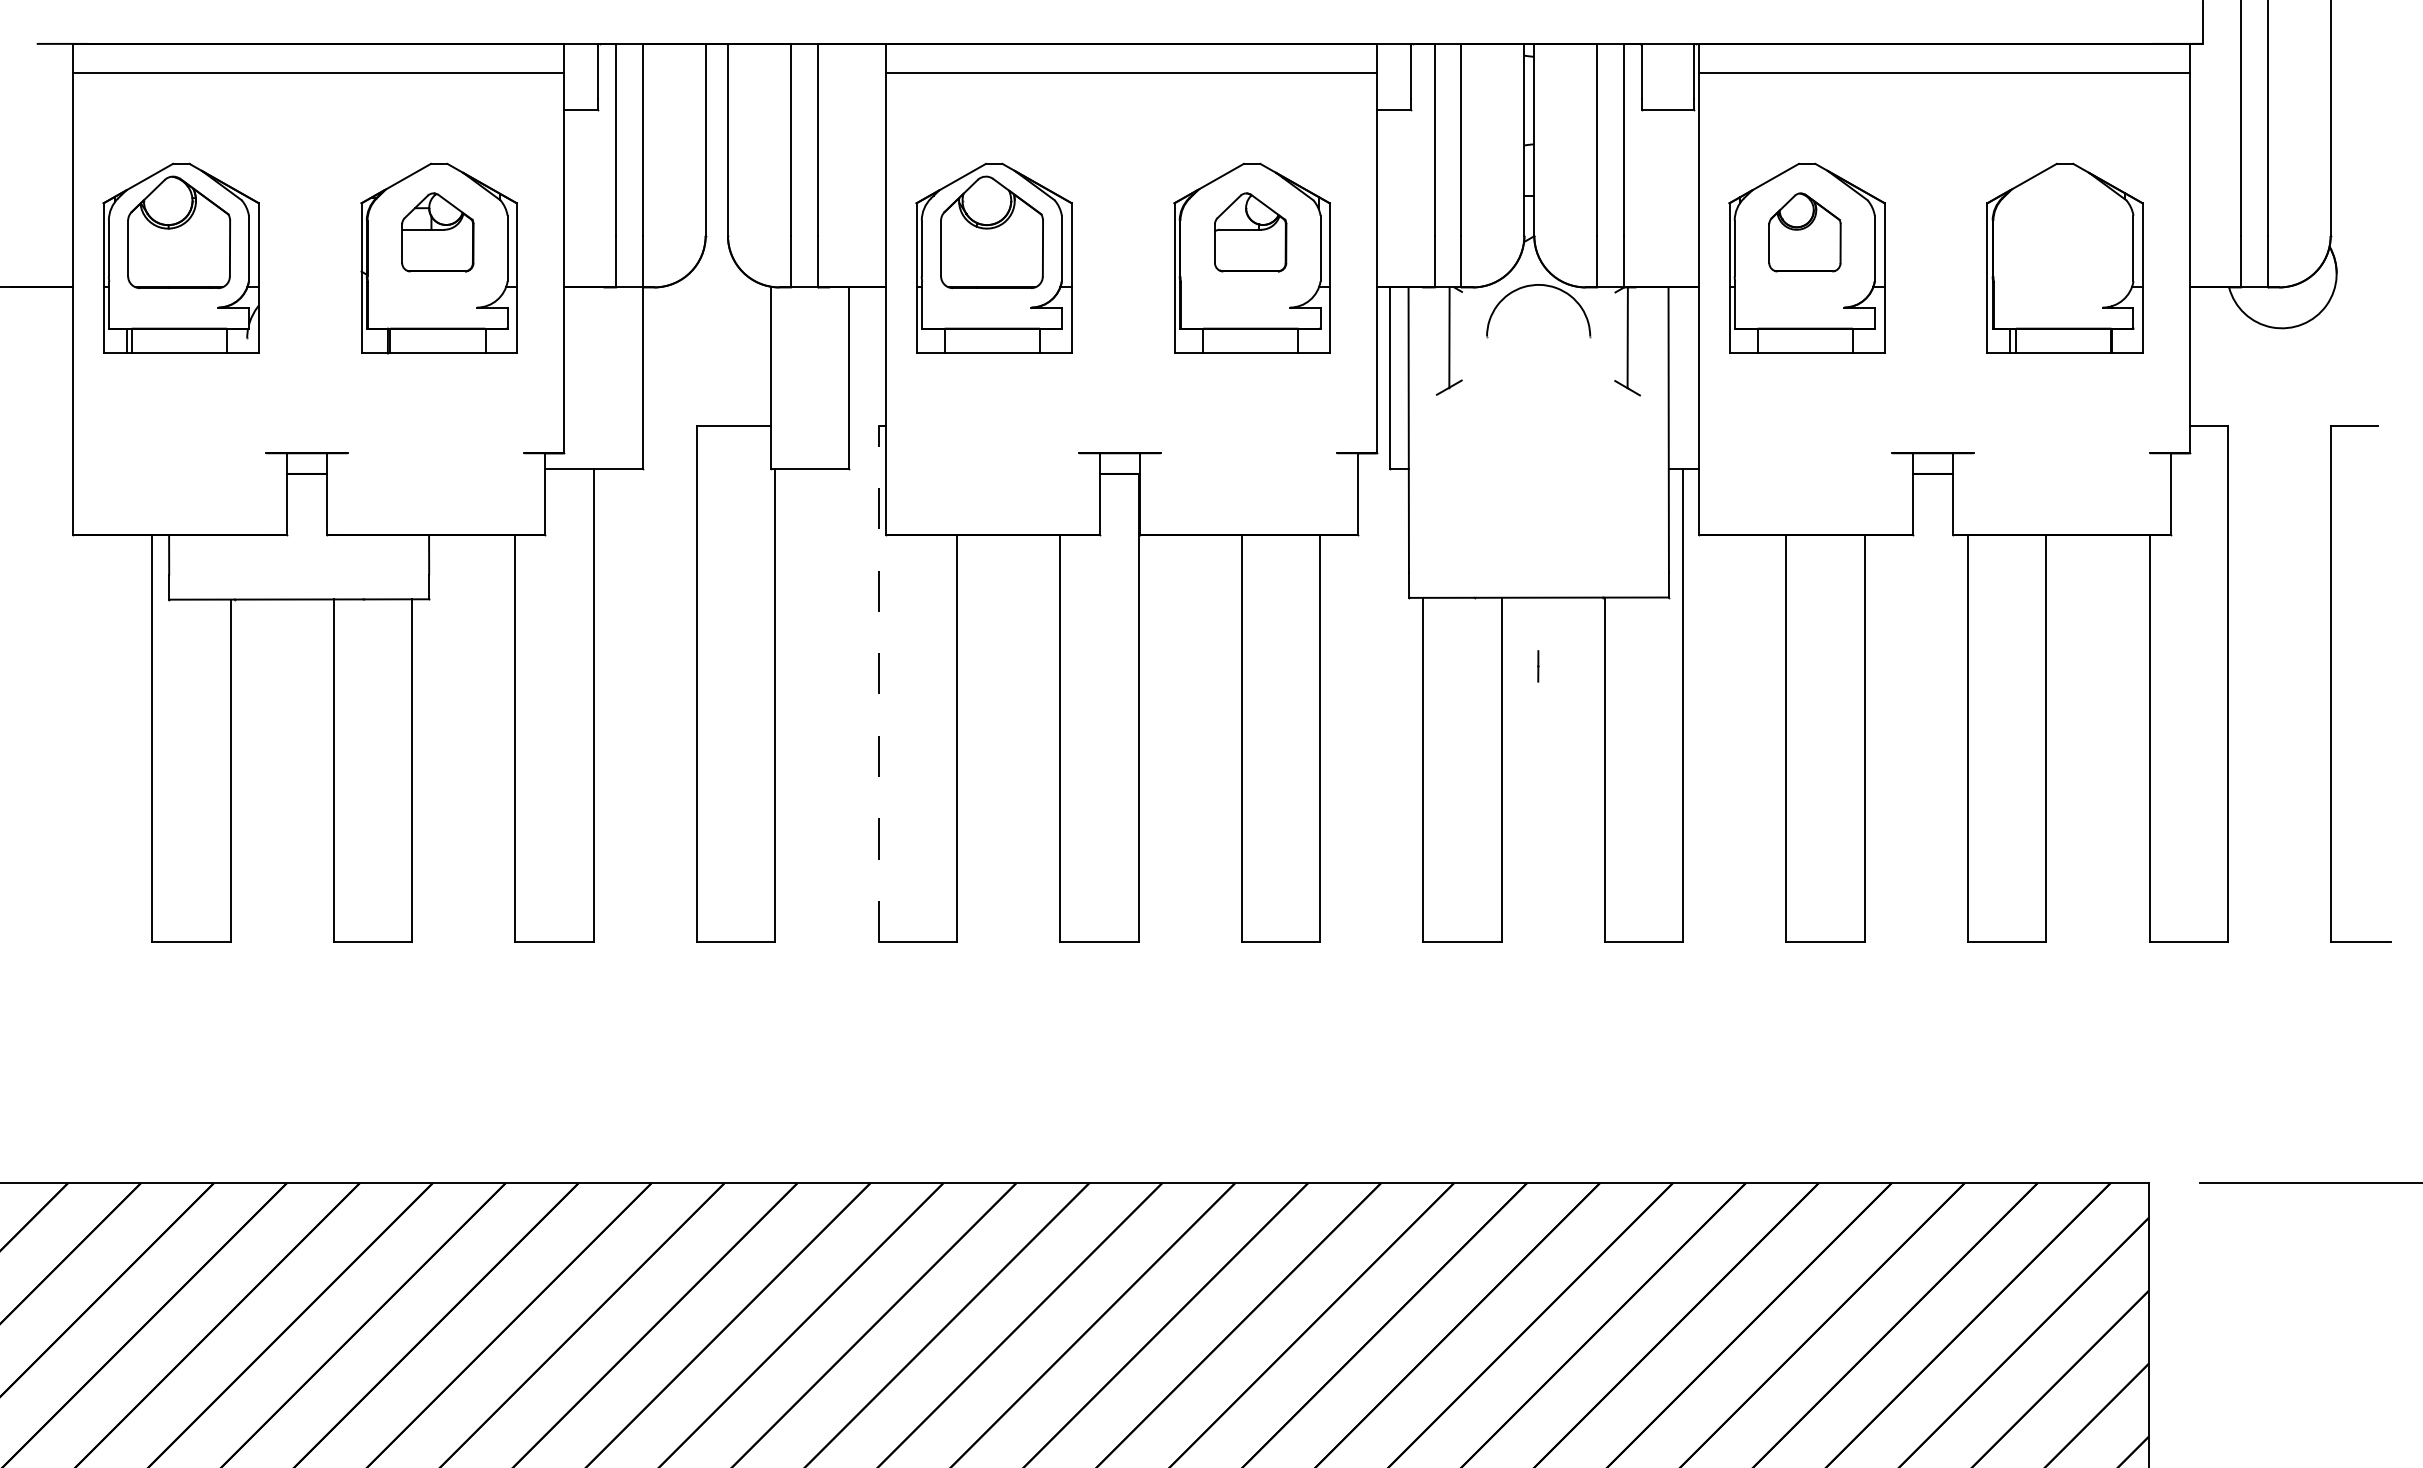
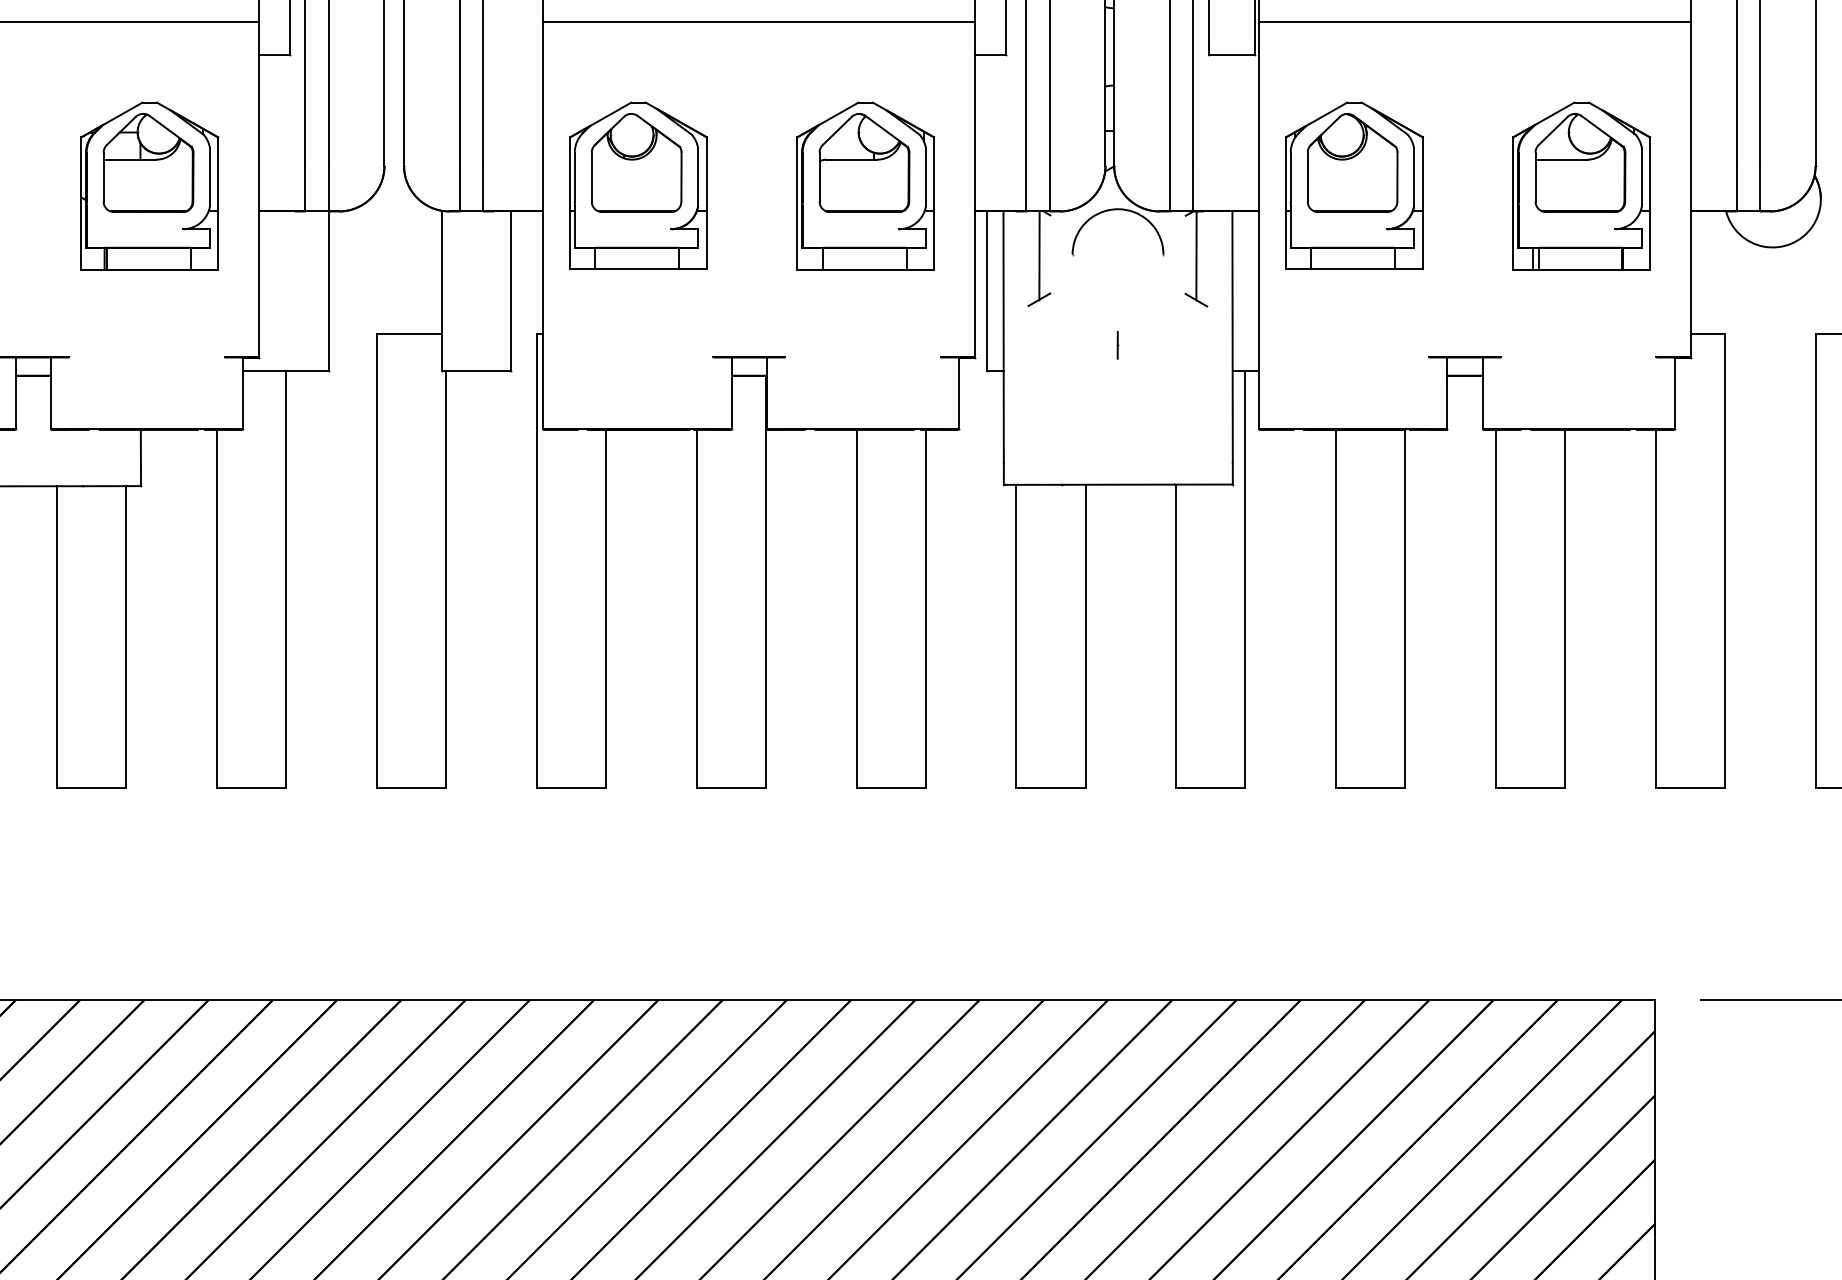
part: (437, 232) -> (148, 163), size x1.43
part: (1250, 232) -> (864, 163), size x1.43
part: (1804, 232) -> (1352, 163), size x1.43
part: (2063, 232) -> (1580, 163), added
line: (1538, 666) -> (1117, 345), moved
line: (878, 684) -> (536, 561), dashed -> solid

